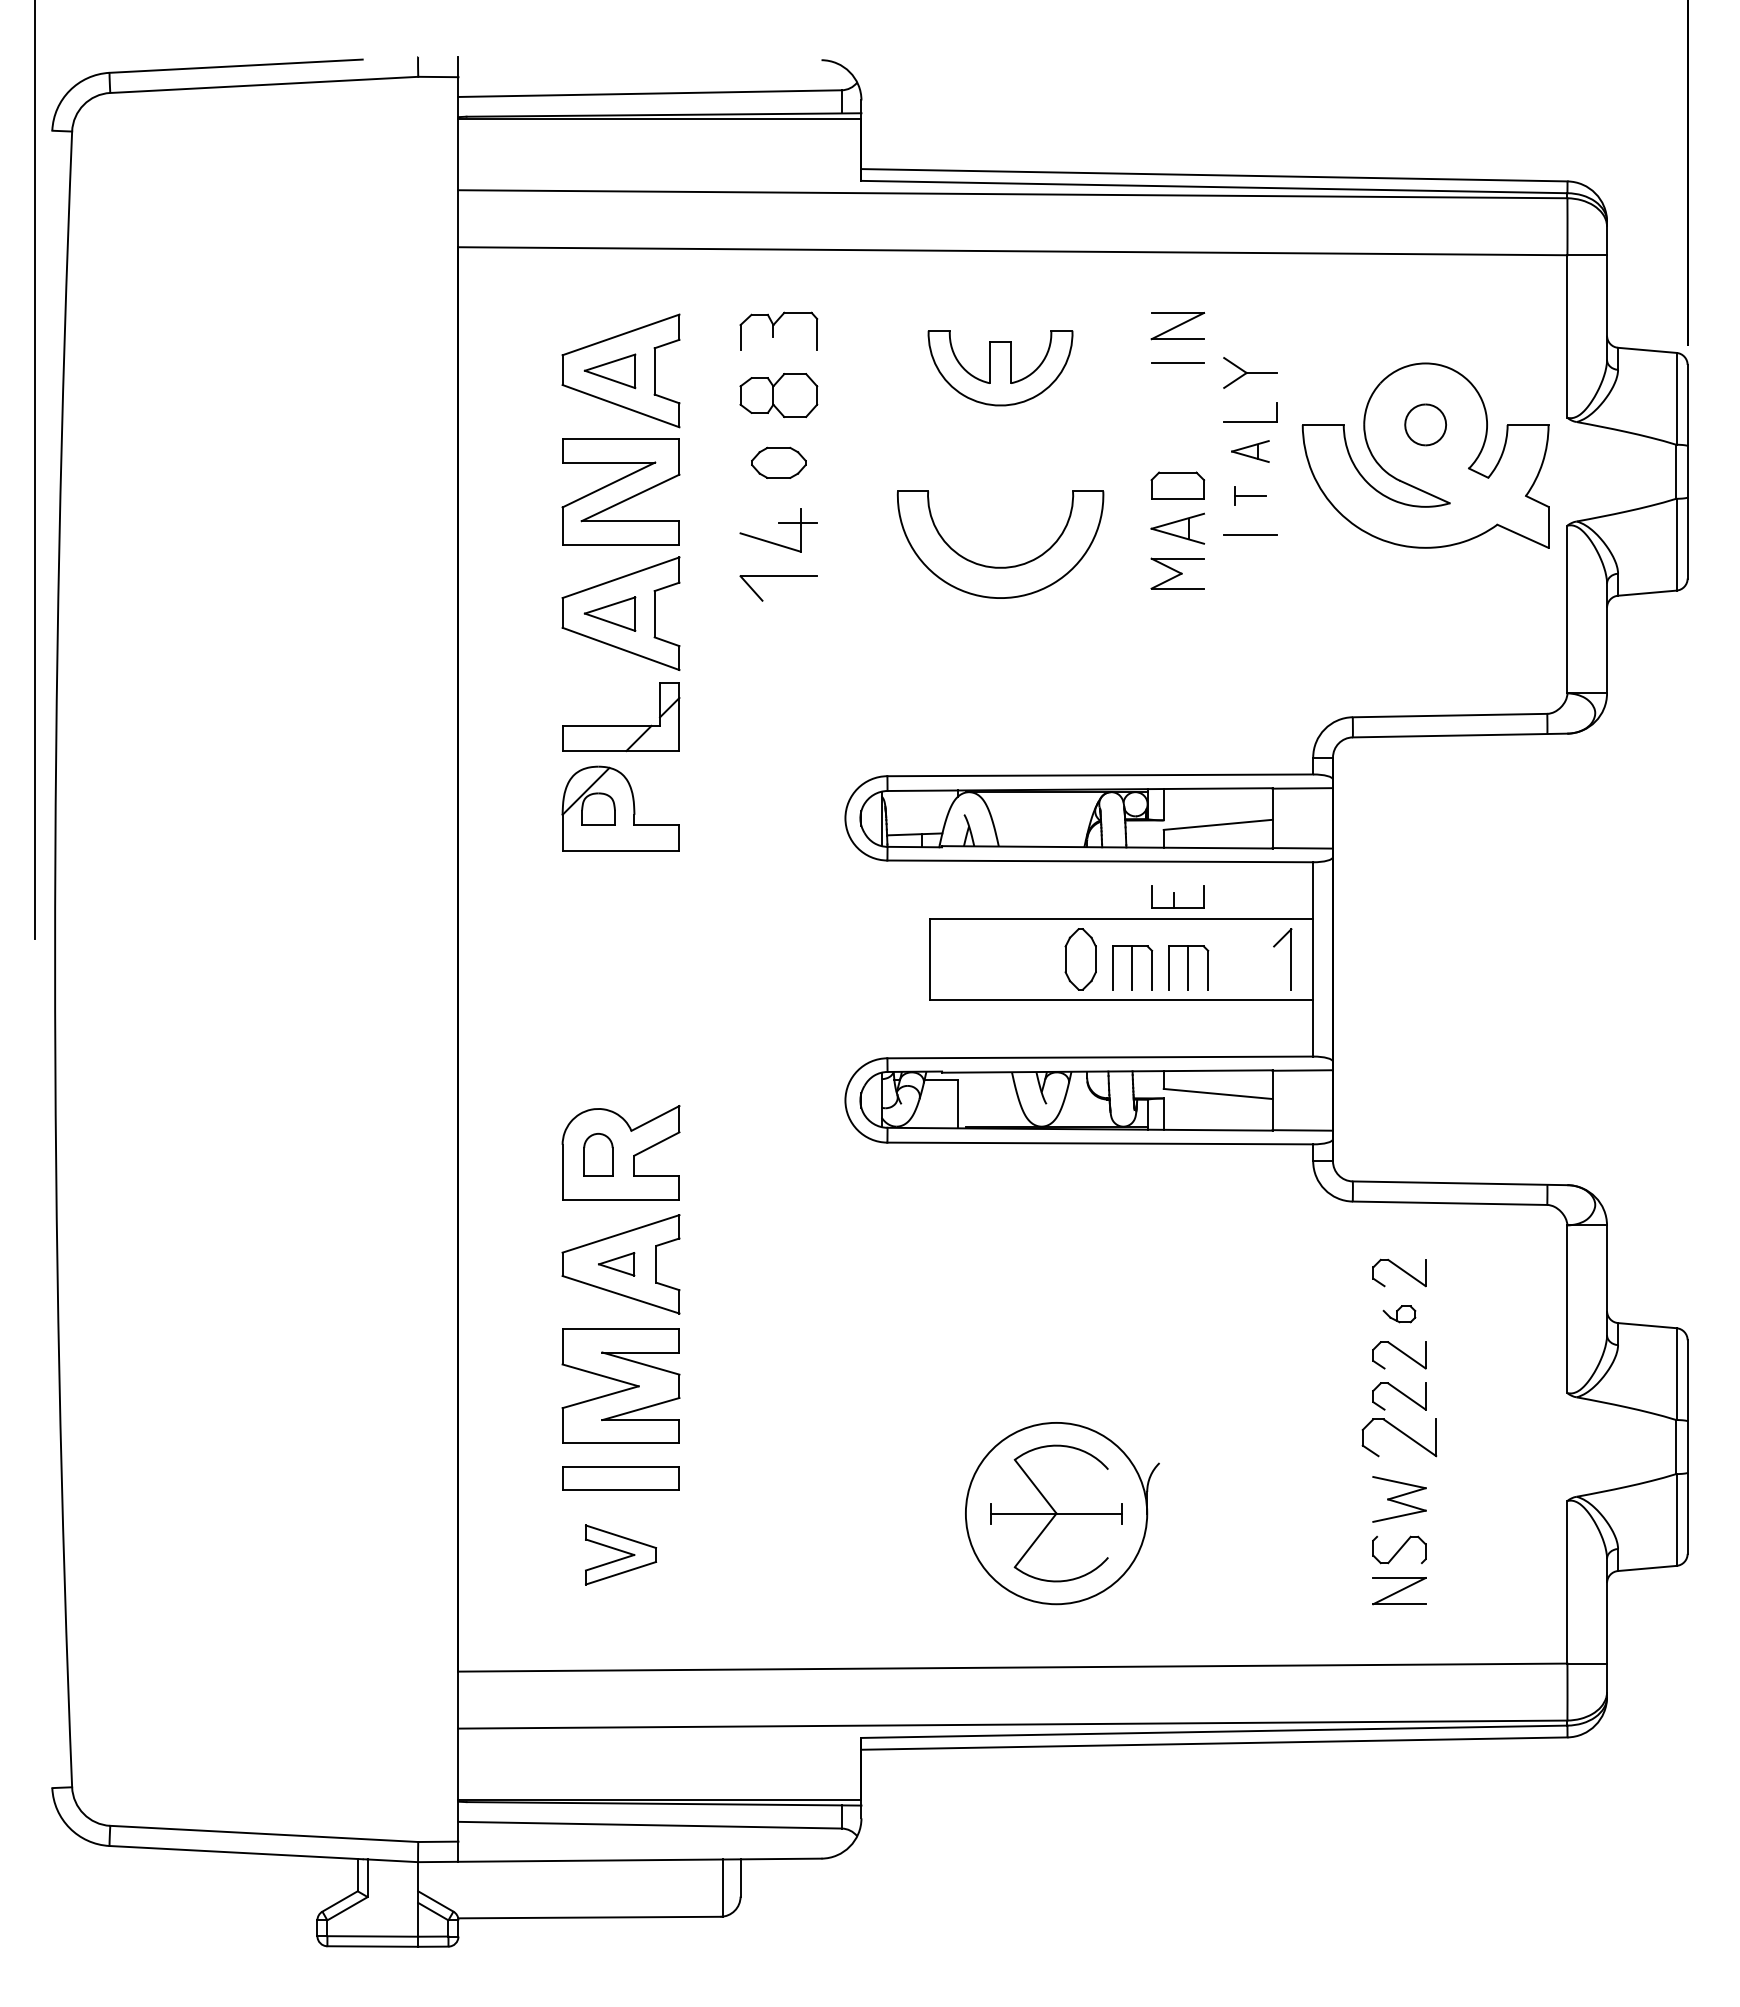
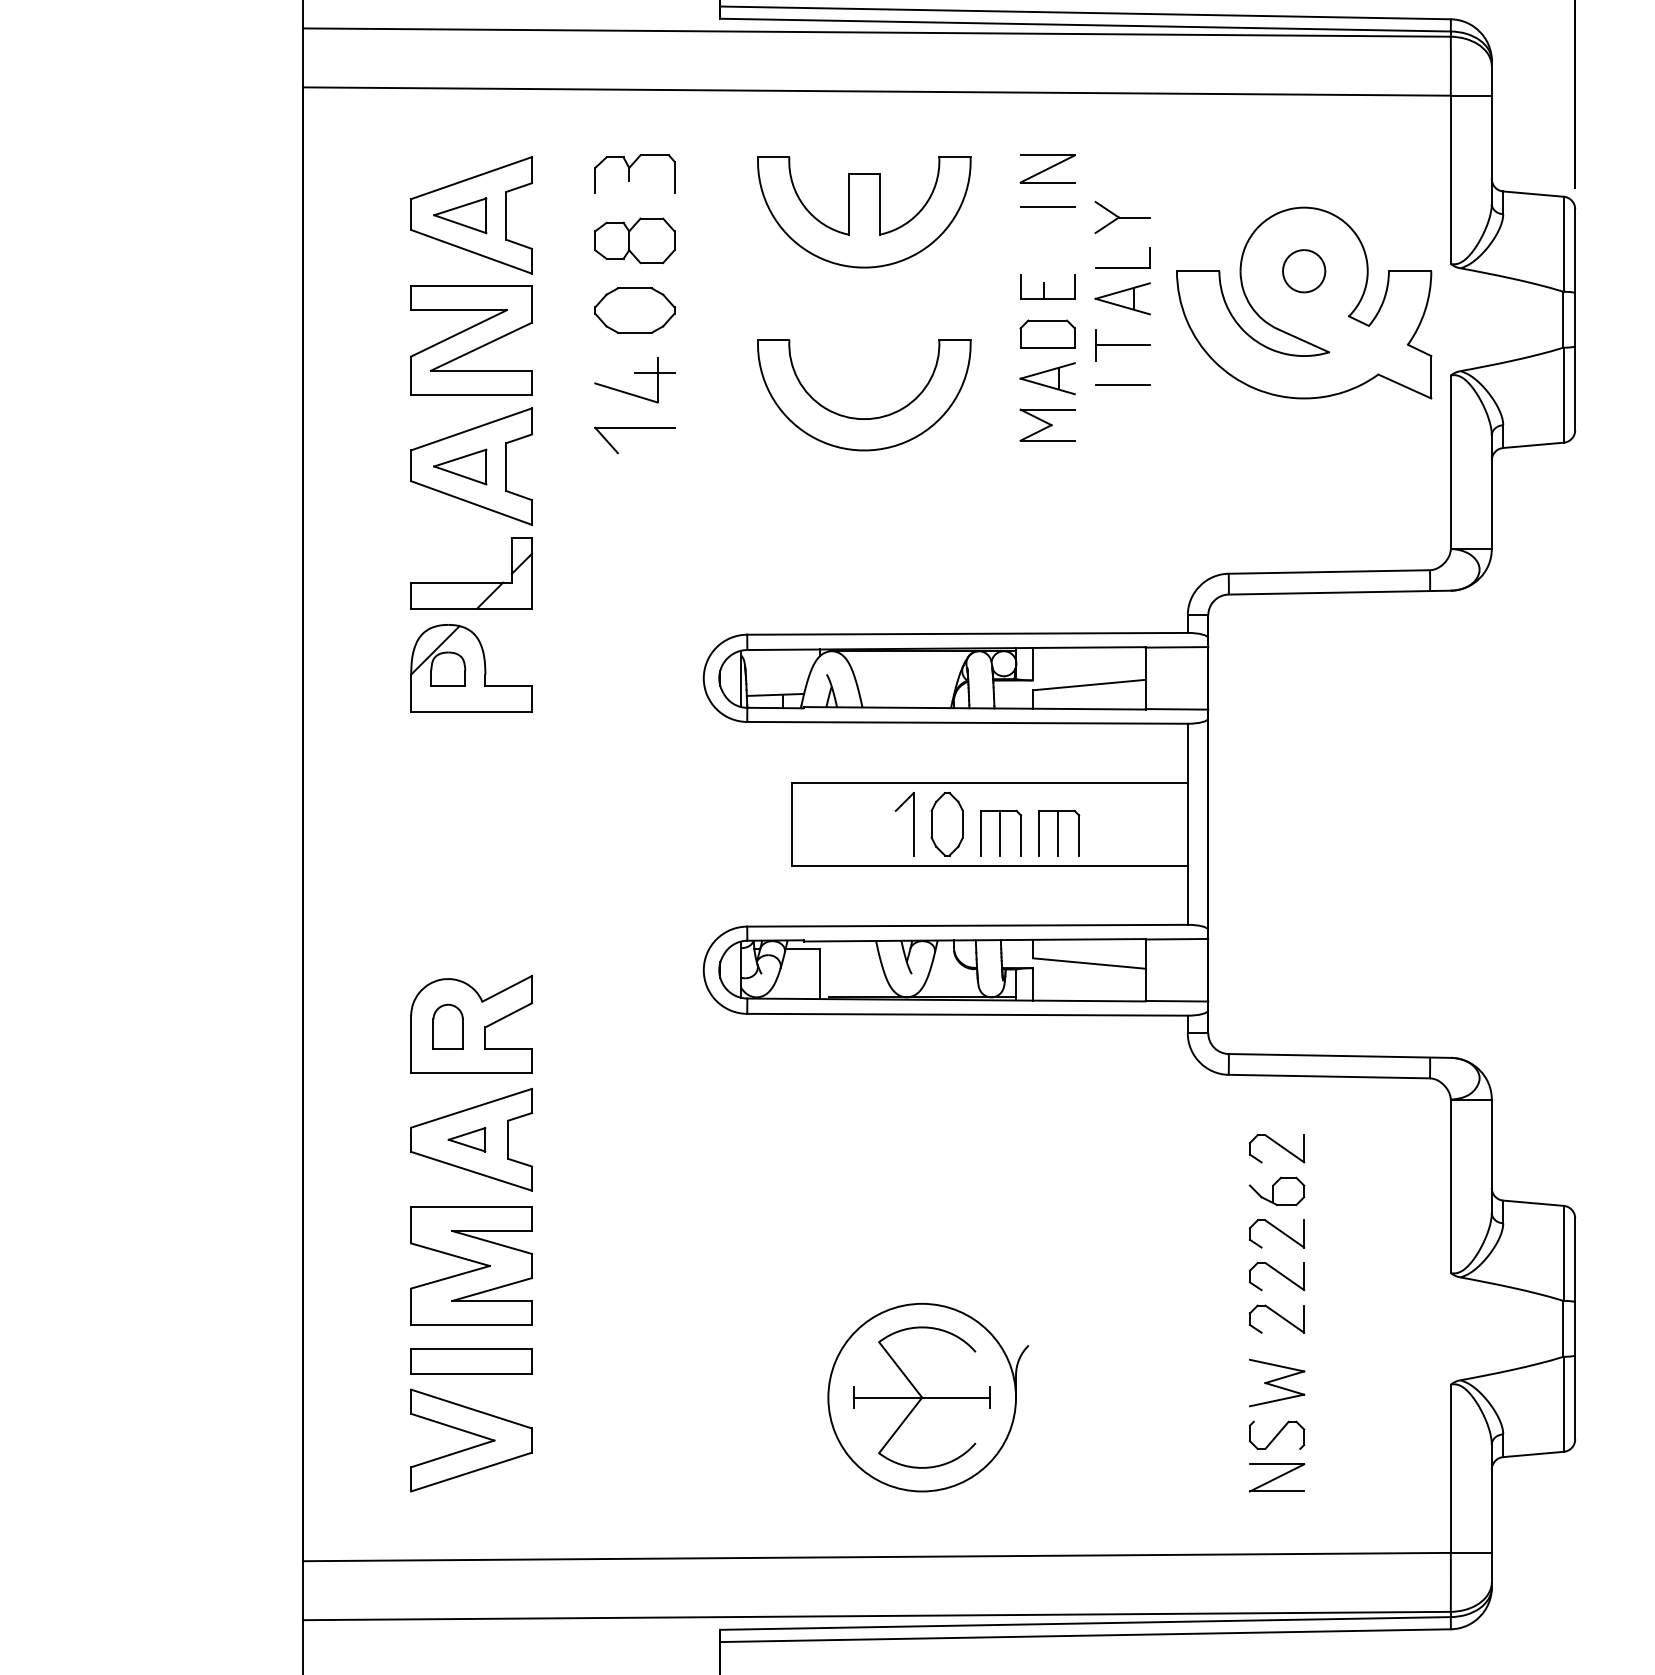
part: (1000, 368) -> (864, 212), size x1.43
part: (1250, 451) -> (1122, 298), size x1.43
part: (778, 462) -> (634, 310), size x1.43
part: (1250, 495) -> (1122, 344), size x1.67
part: (1177, 896) -> (1047, 286), moved
part: (1290, 959) -> (912, 824), moved
part: (1399, 1314) -> (1277, 1191), size x1.67
part: (1399, 1437) -> (1277, 1318), size x0.71
part: (620, 1554) -> (471, 1440), size x1.67

